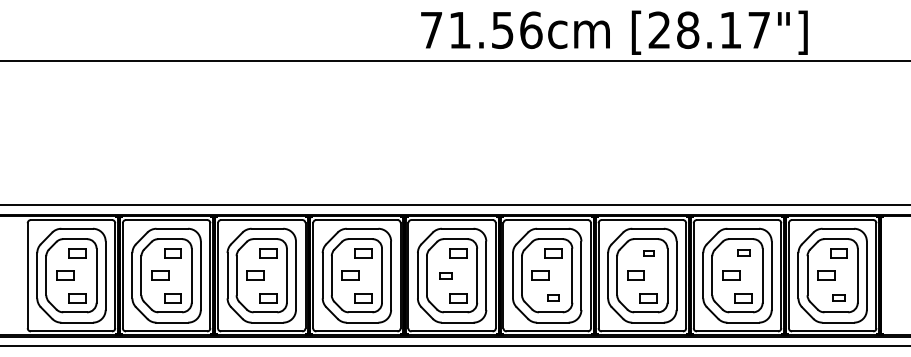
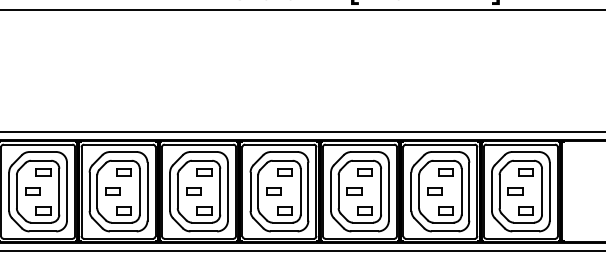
part: (648, 253) -> (365, 172), size x1.67
part: (743, 253) -> (445, 172), size x1.43
part: (445, 275) -> (193, 191), size x1.43
part: (553, 298) -> (284, 210), size x1.43
part: (838, 298) -> (525, 210), size x1.43

